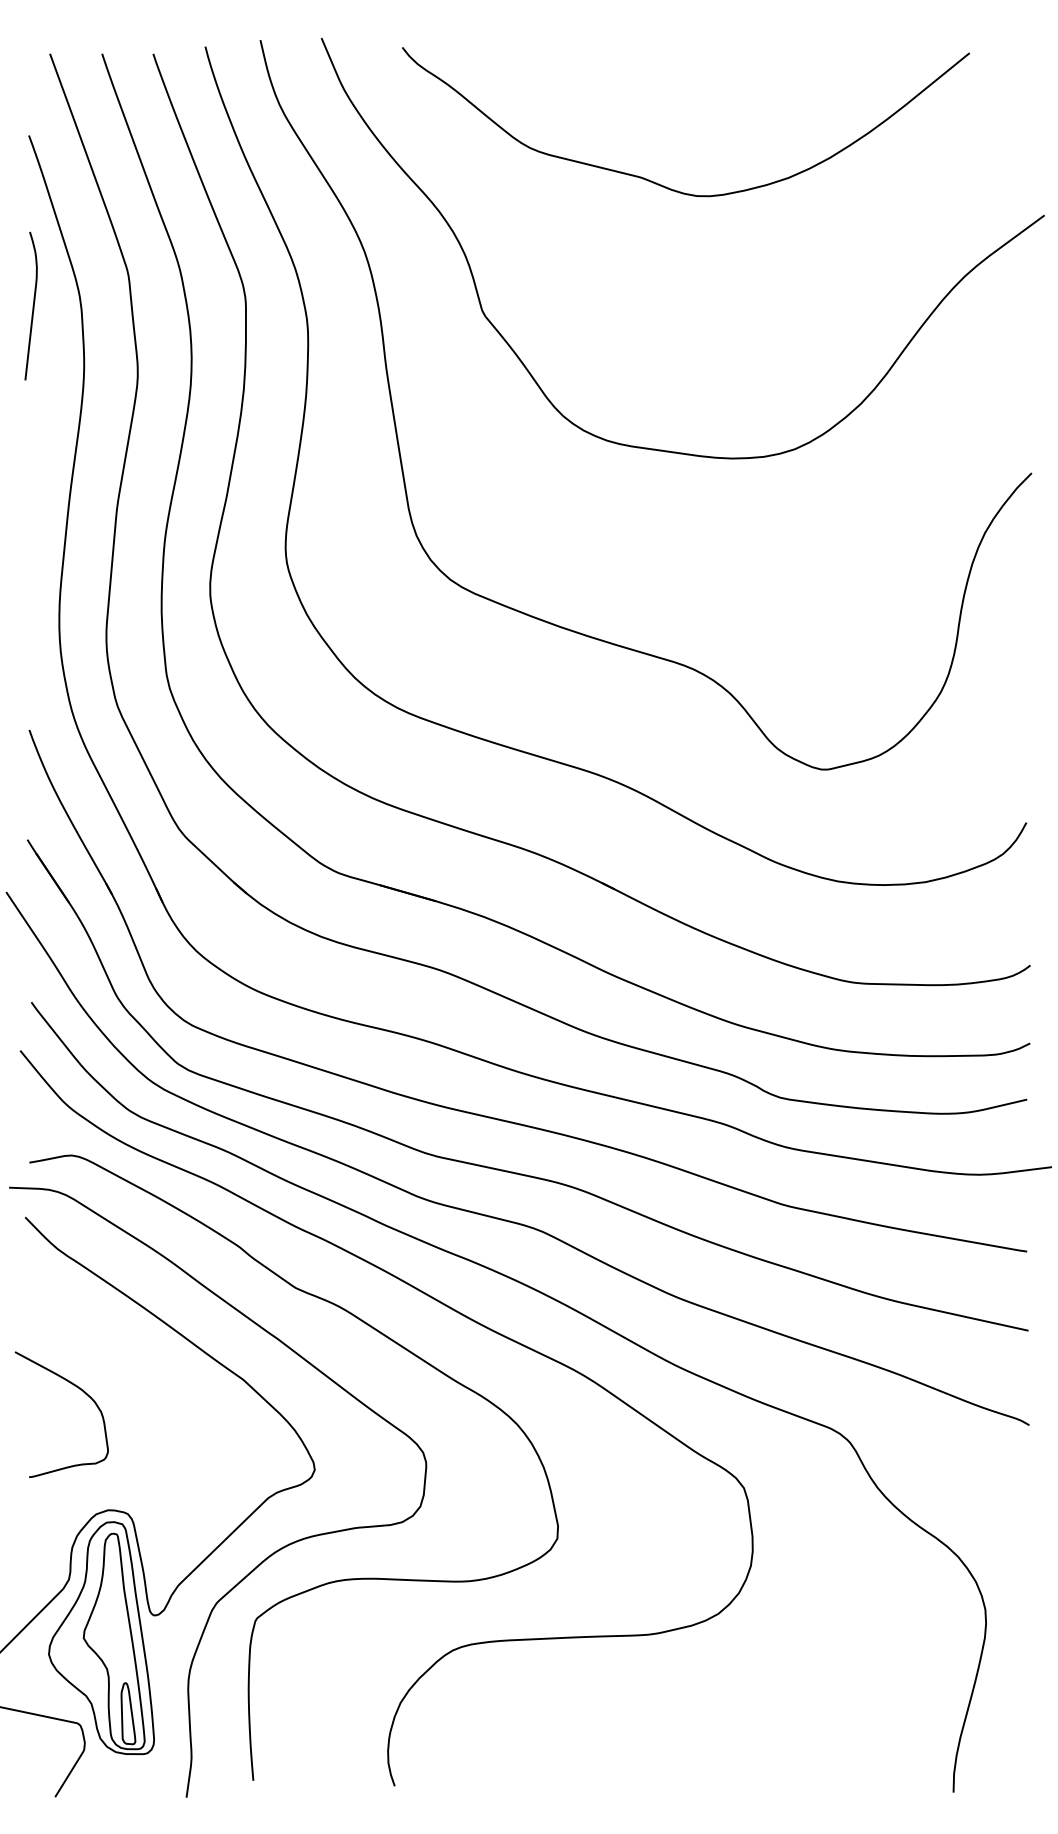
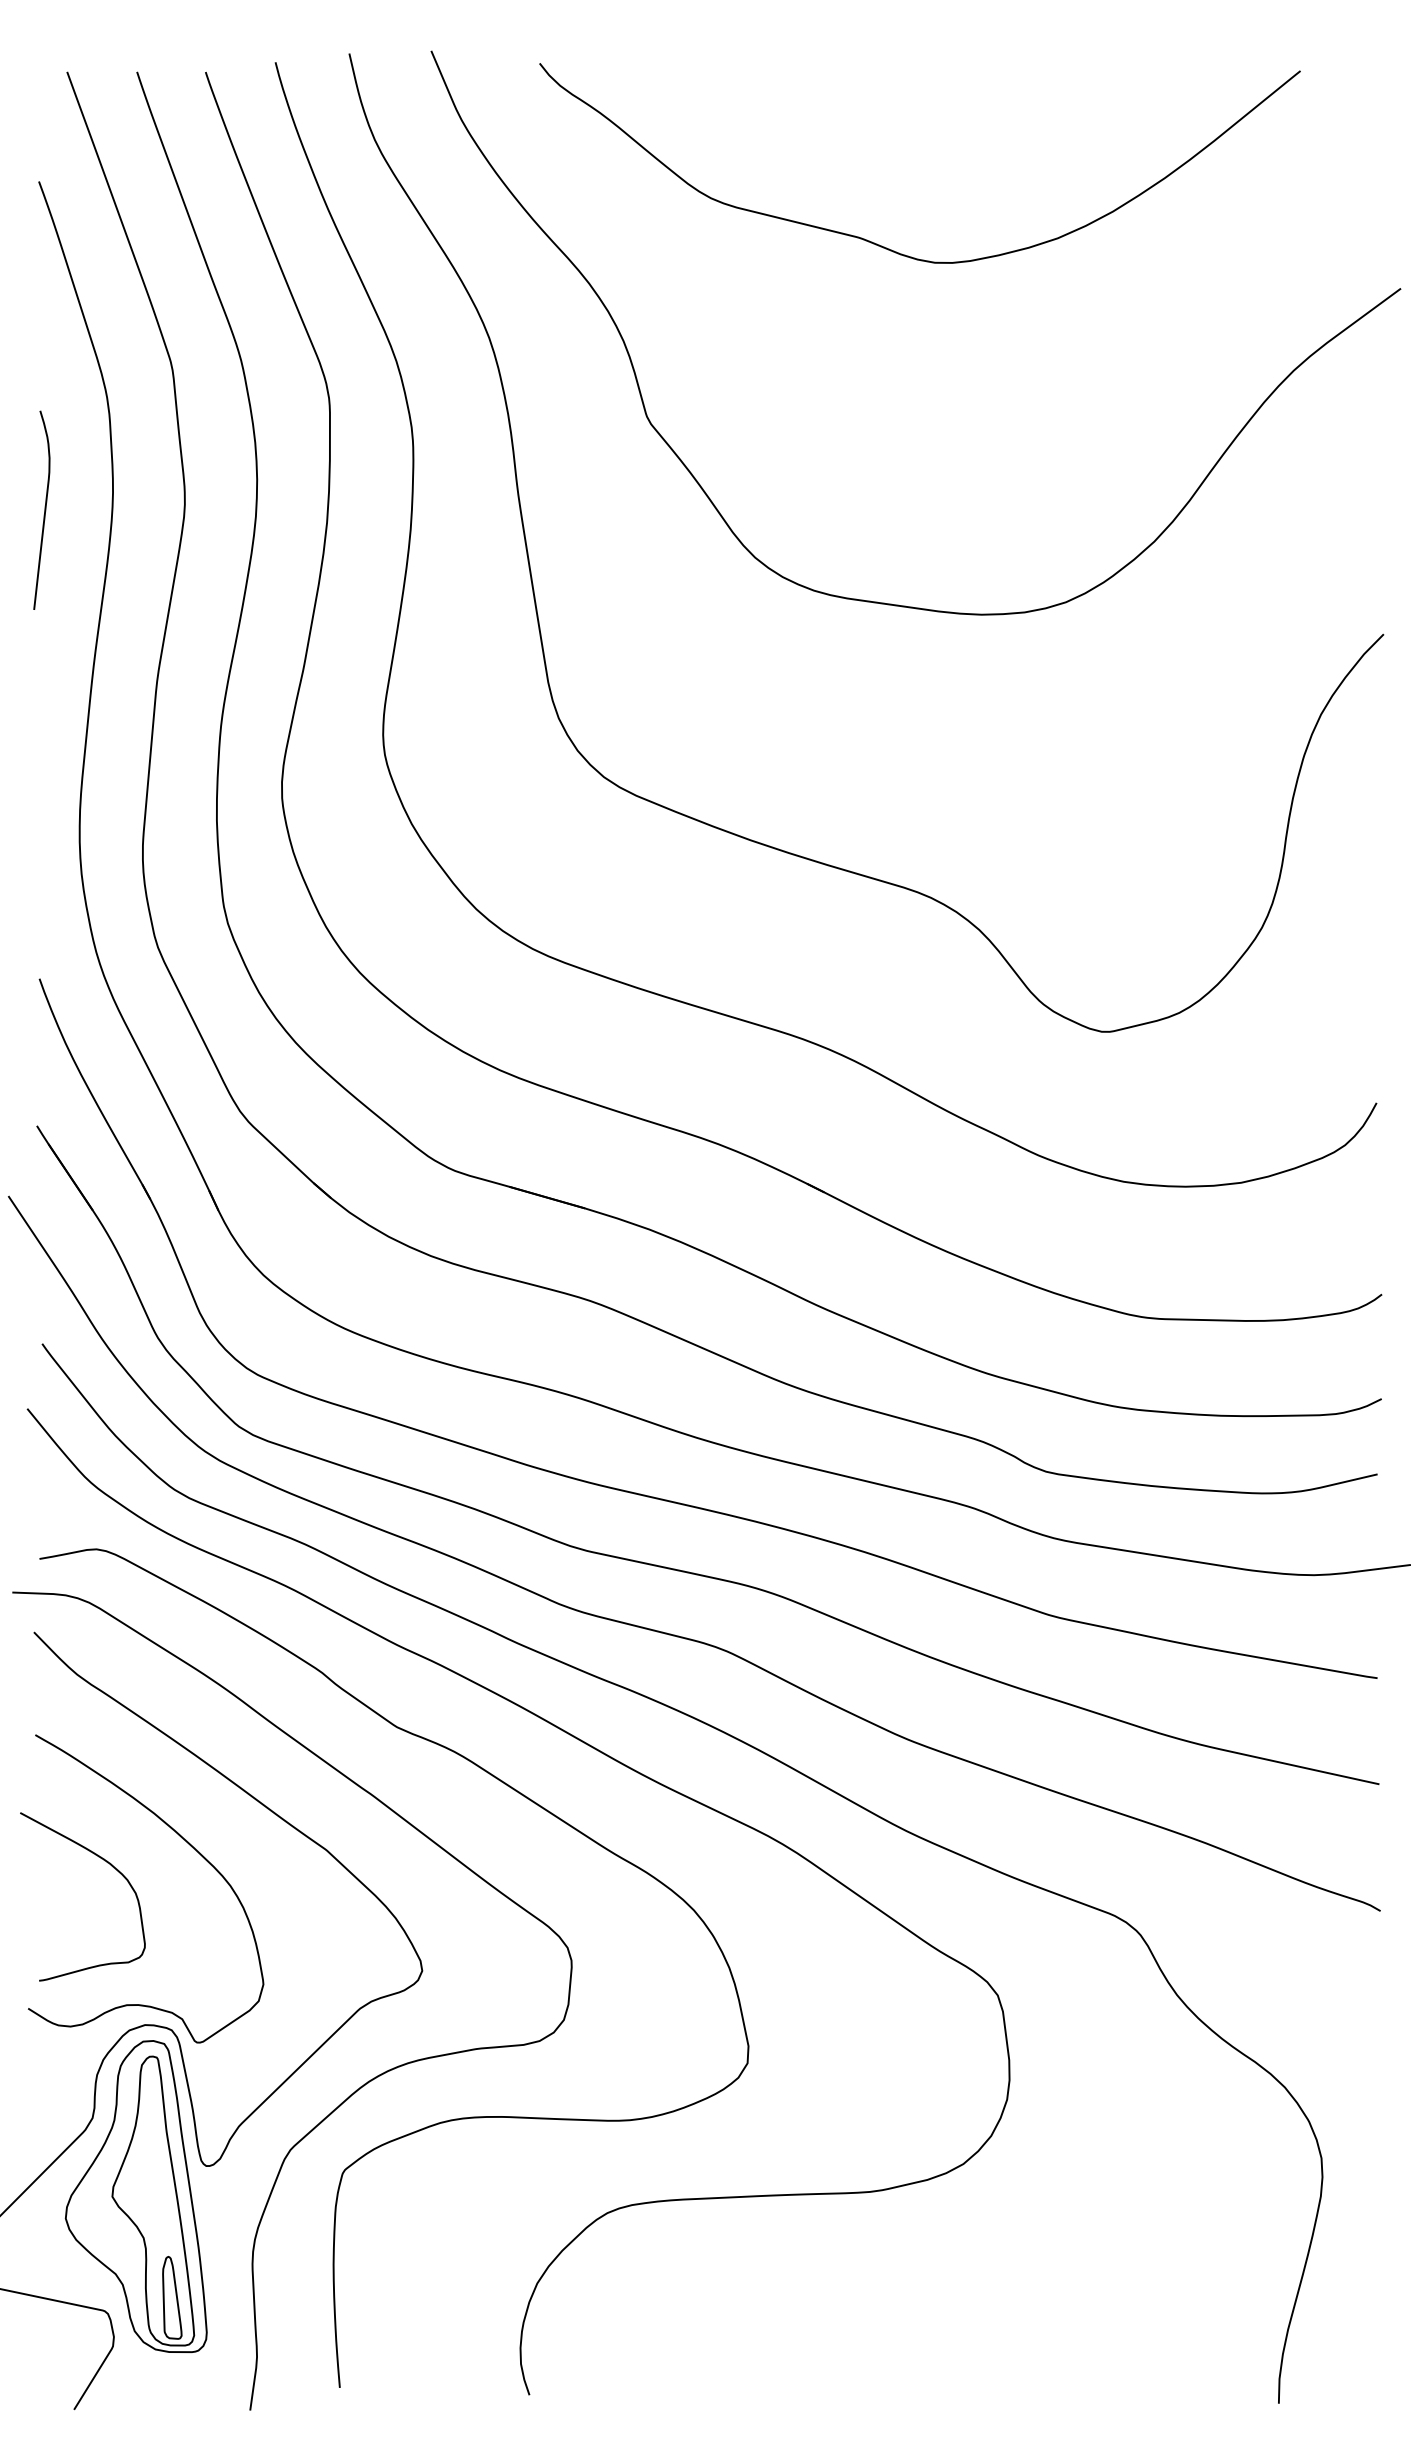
curve: (33, 305) -> (44, 509), moved
curve: (141, 1376) -> (189, 1845), added

